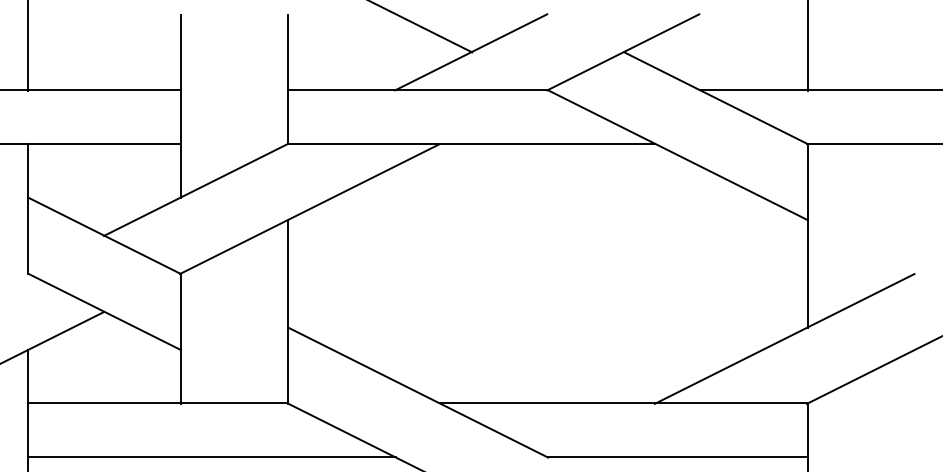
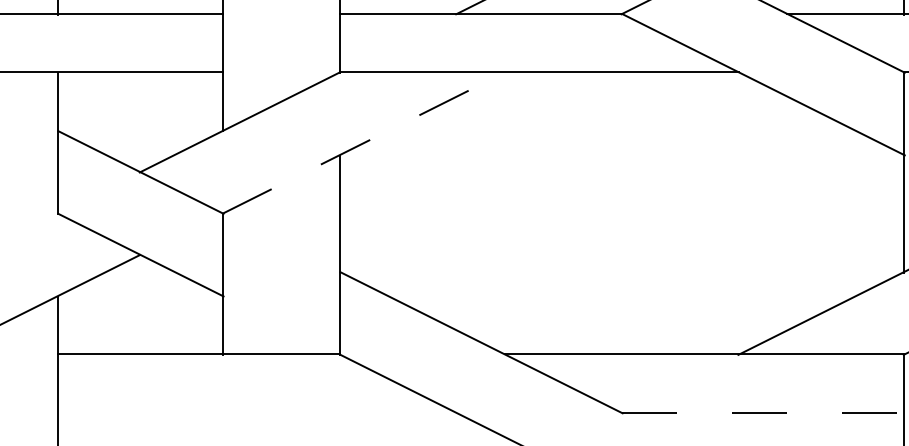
line: (310, 208) -> (364, 142), solid -> dashed
line: (211, 457) -> (256, 413), removed
line: (677, 457) -> (763, 413), solid -> dashed

